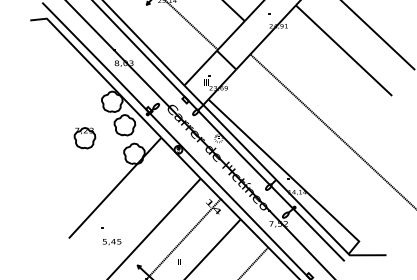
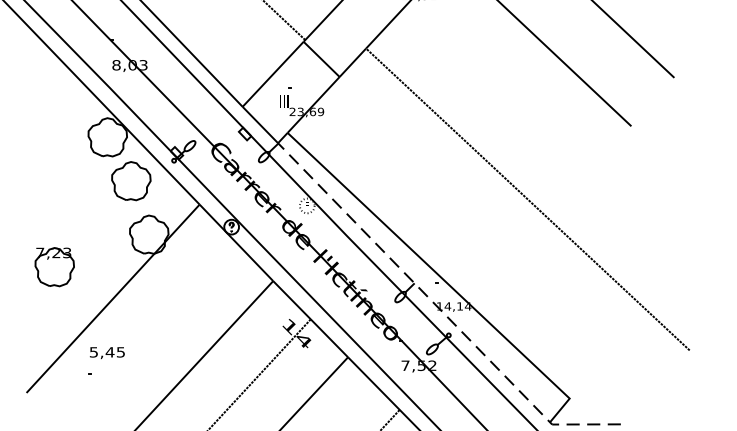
part: (84, 138) -> (53, 267), moved
line: (289, 193) -> (439, 308), solid -> dashed
text: (112, 242) -> (108, 353), moved

